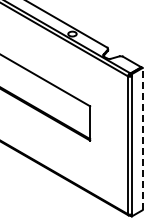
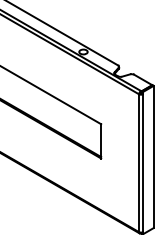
line: (142, 138) -> (153, 156), dashed -> solid

